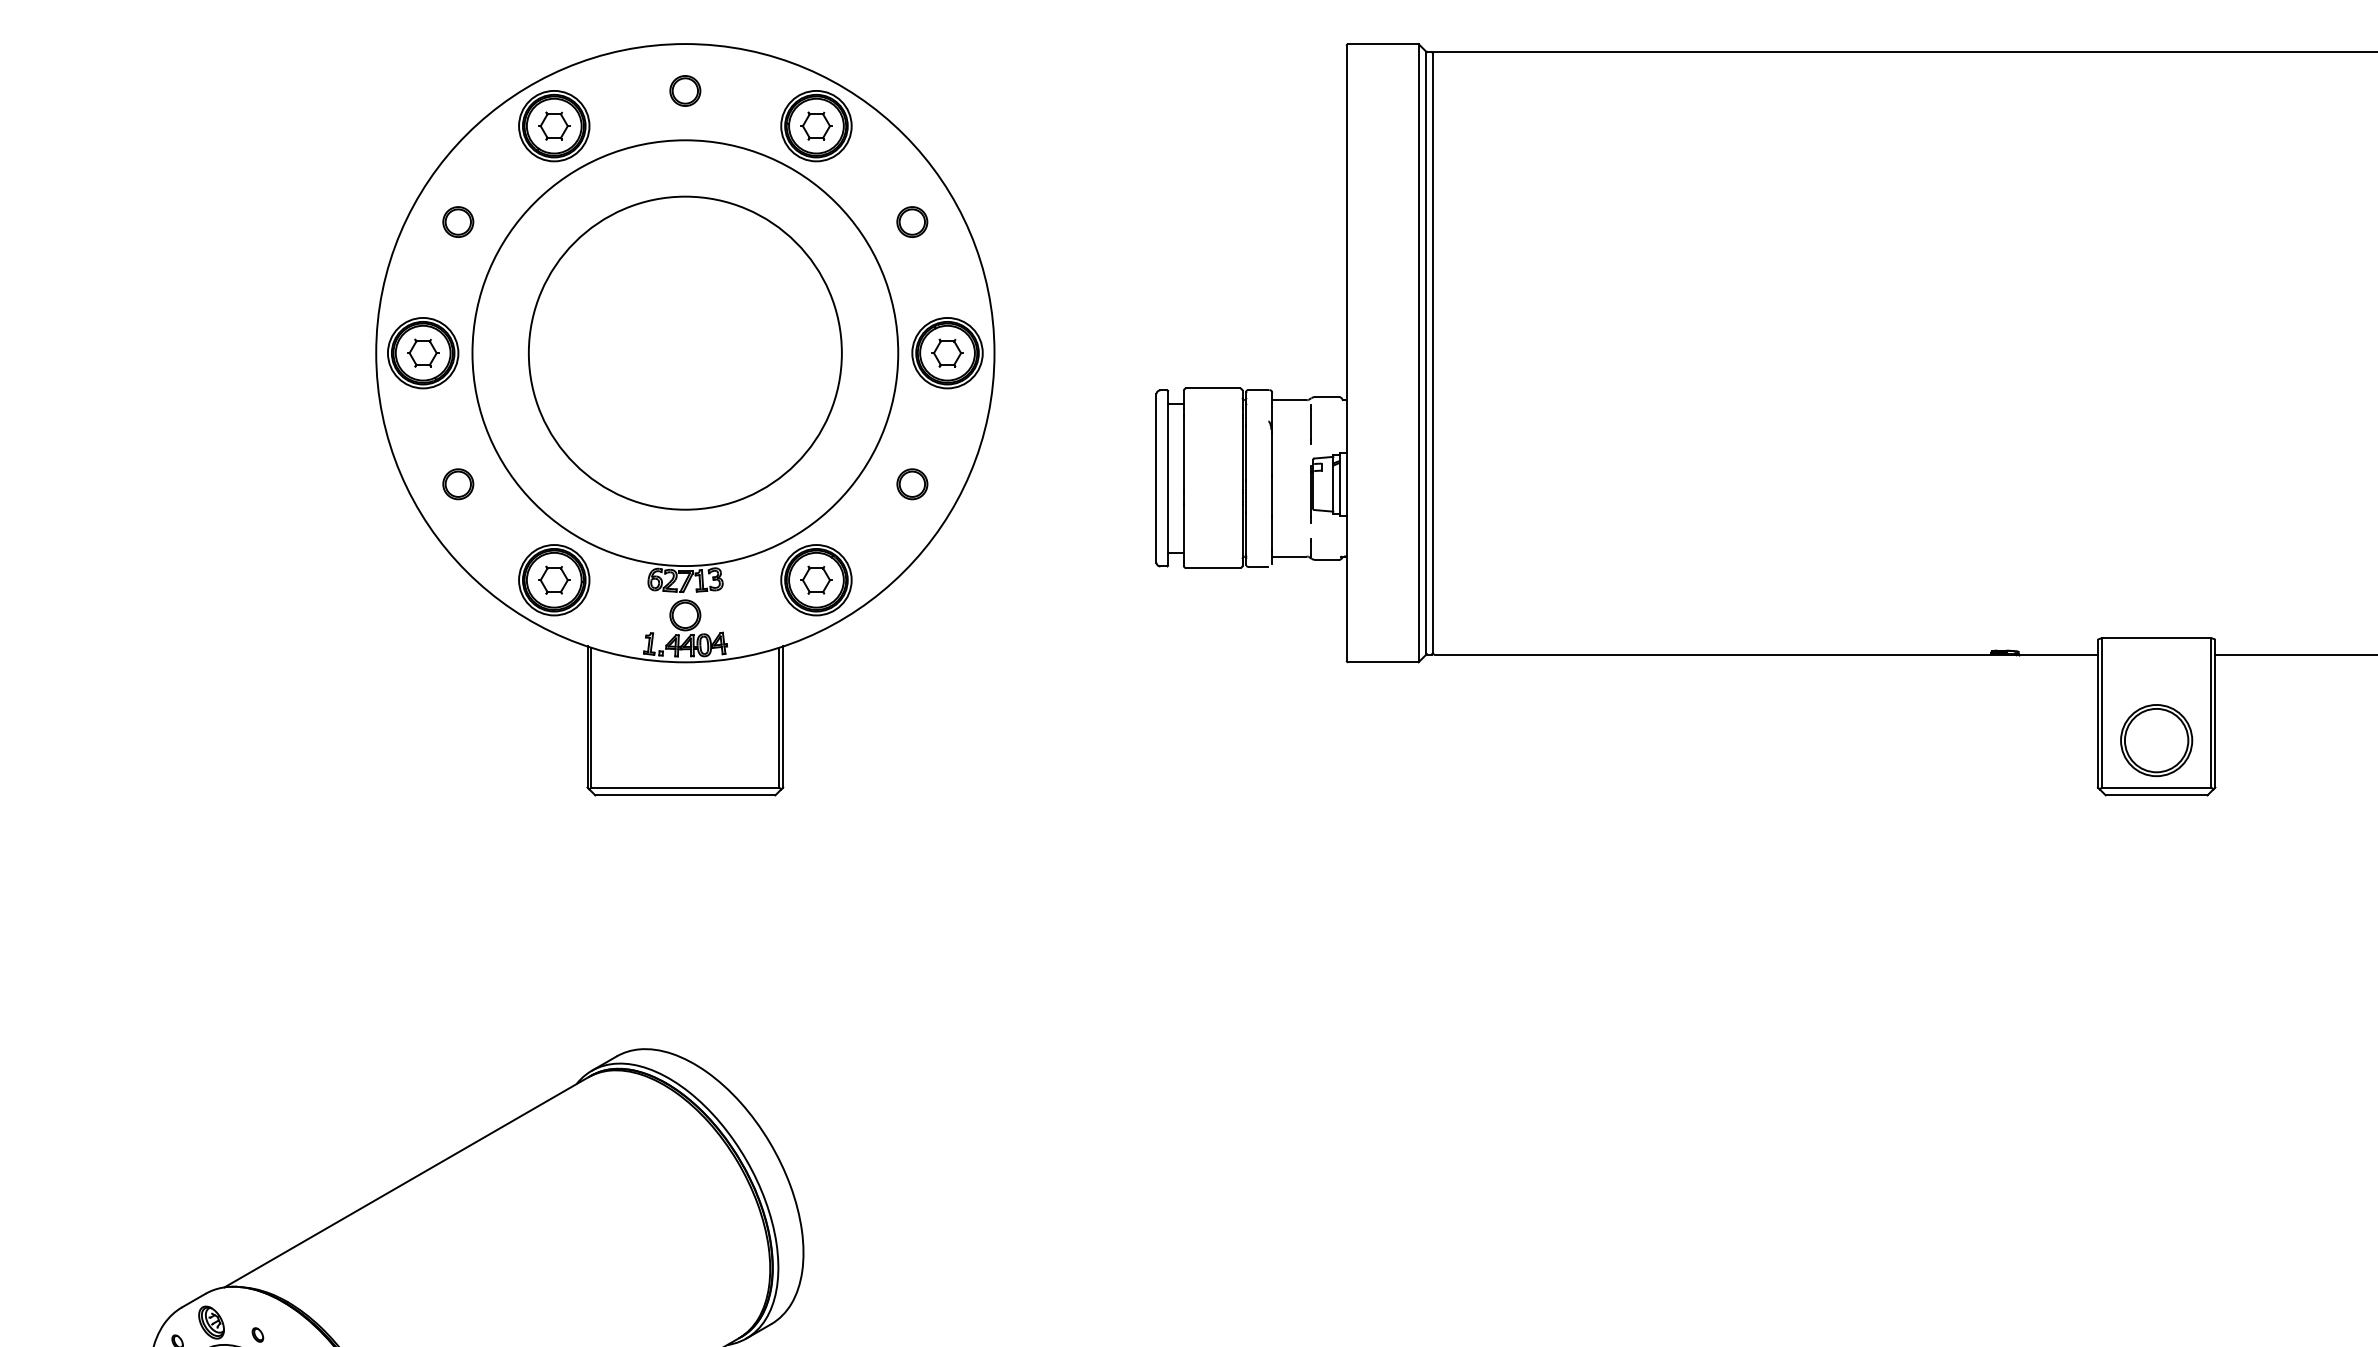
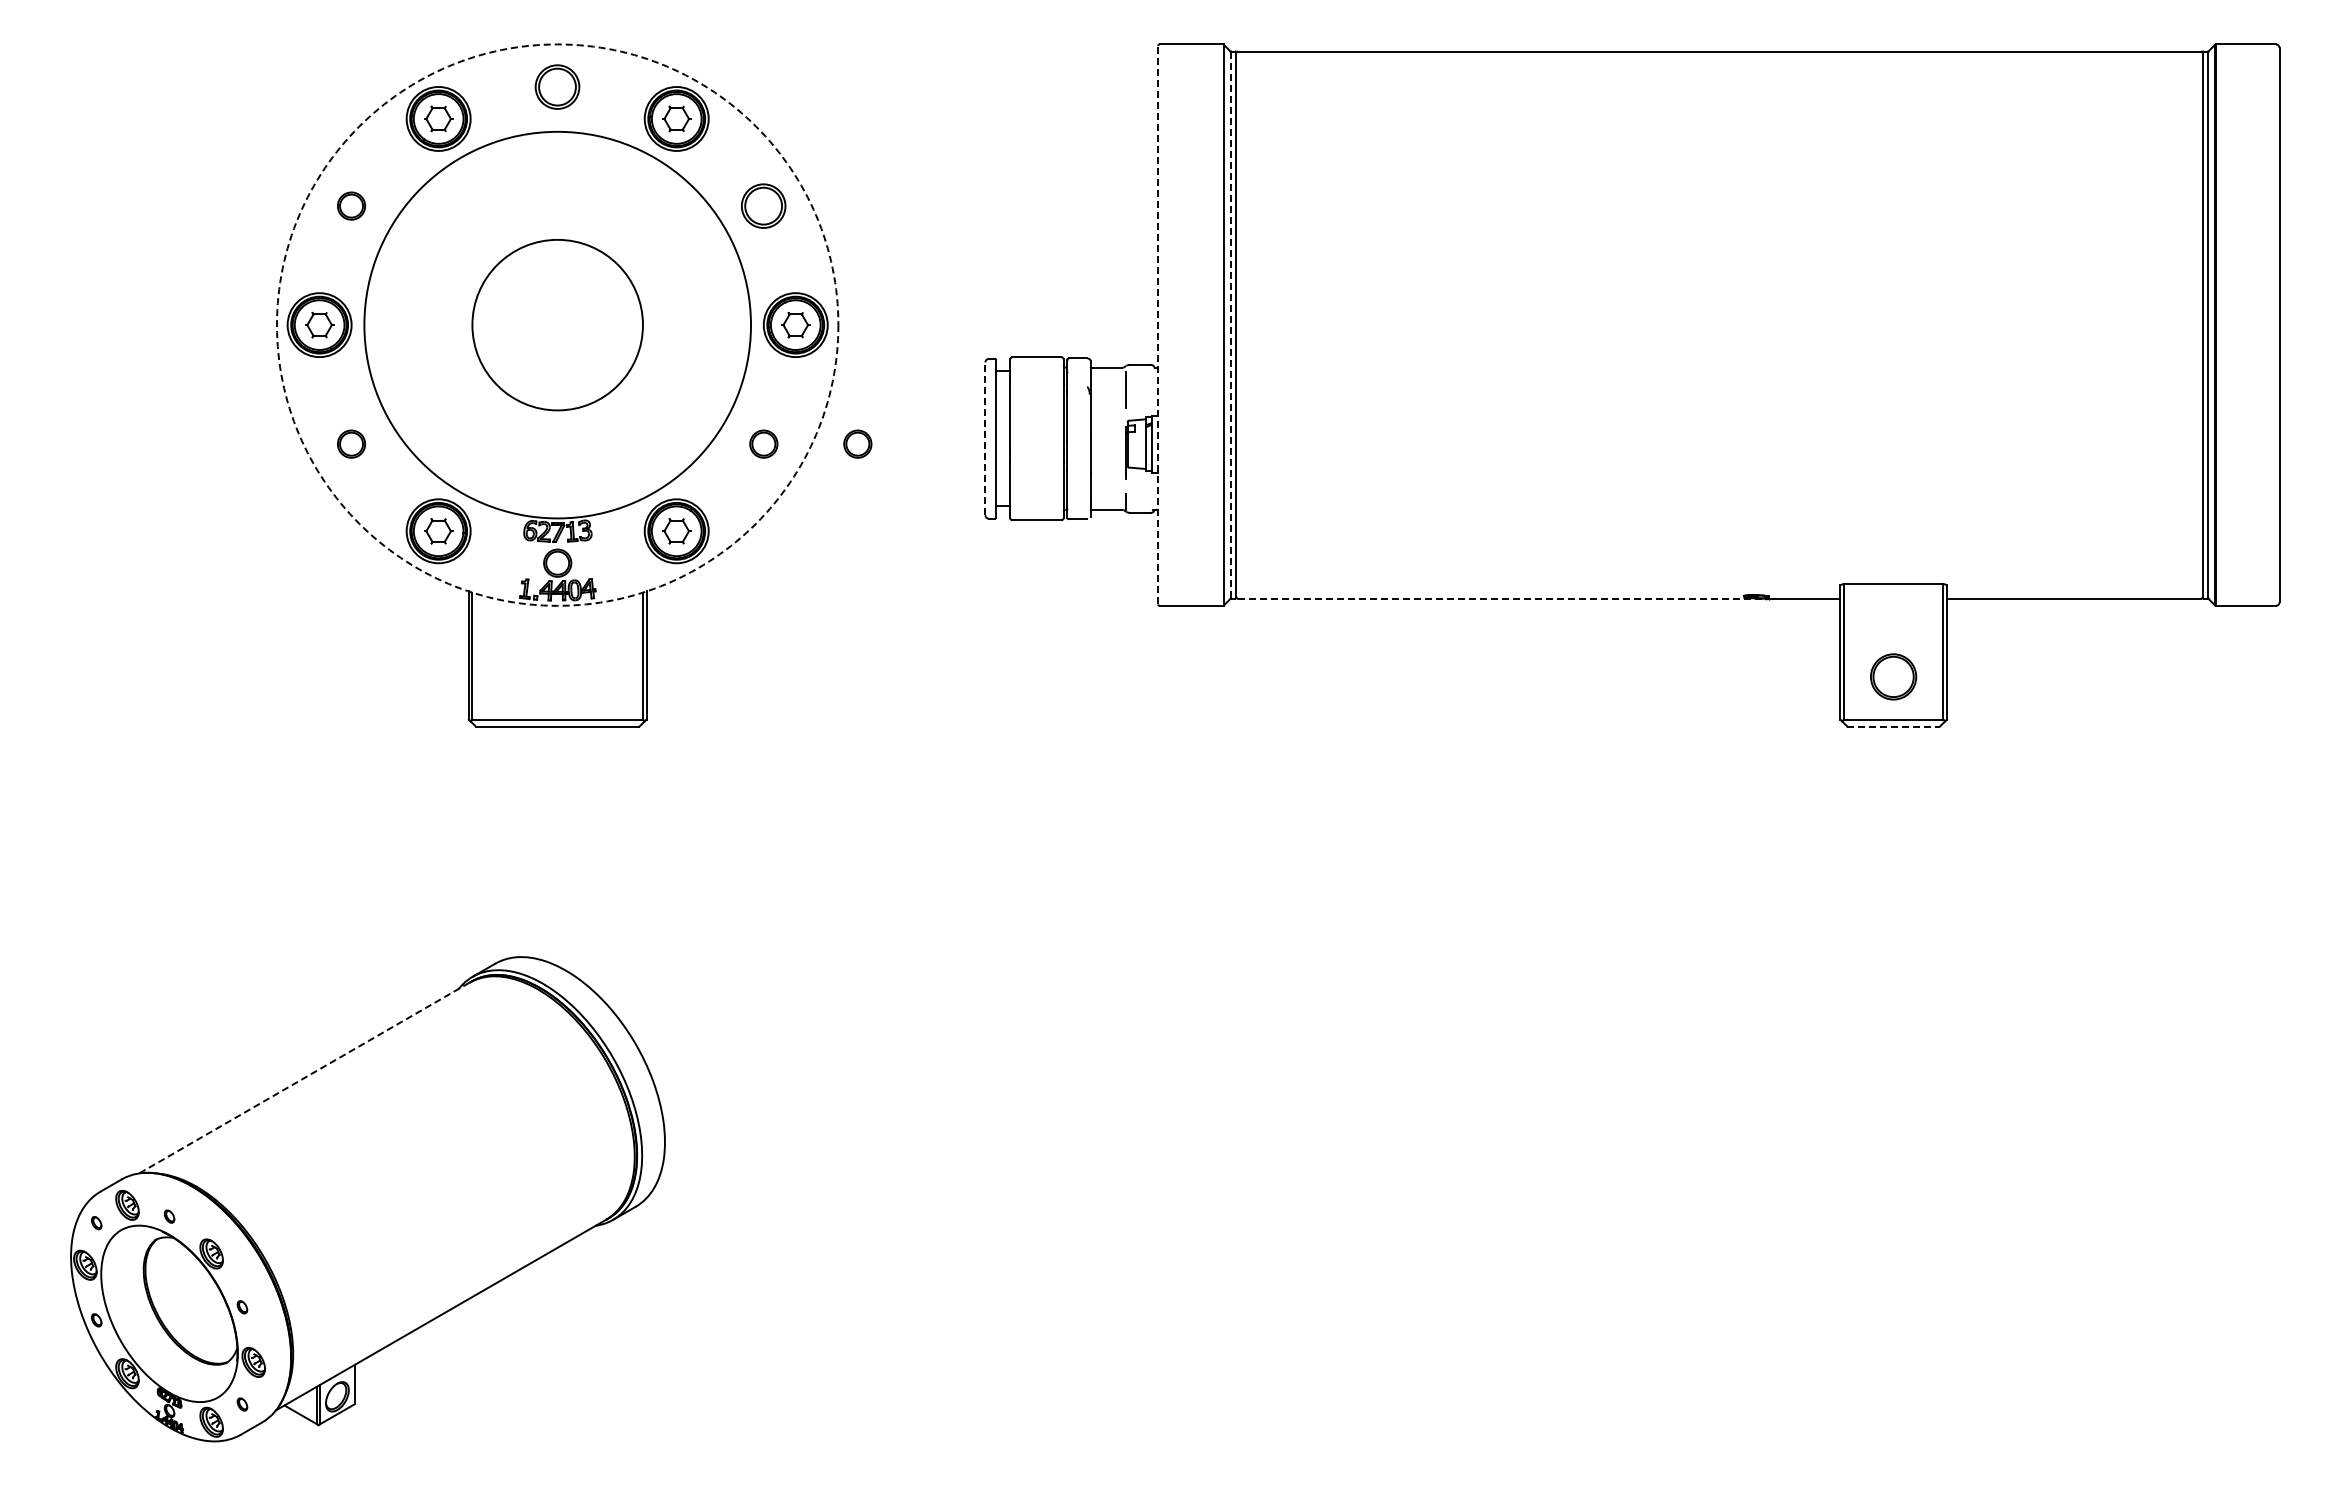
part: (685, 90) -> (557, 86), size x1.6
part: (912, 221) -> (763, 205), size x1.6
circle: (685, 352) -> (557, 324), solid -> dashed
line: (1347, 352) -> (1158, 324), solid -> dashed
circle: (685, 353) -> (557, 325), size x0.6
line: (1426, 353) -> (1230, 325), solid -> dashed
line: (1156, 478) -> (985, 438), solid -> dashed
part: (1015, 483) -> (857, 443), added
line: (1726, 654) -> (1503, 598), solid -> dashed
part: (2156, 740) -> (1893, 676), size x0.7
line: (2157, 795) -> (1894, 726), solid -> dashed
line: (406, 1182) -> (304, 1078), solid -> dashed

